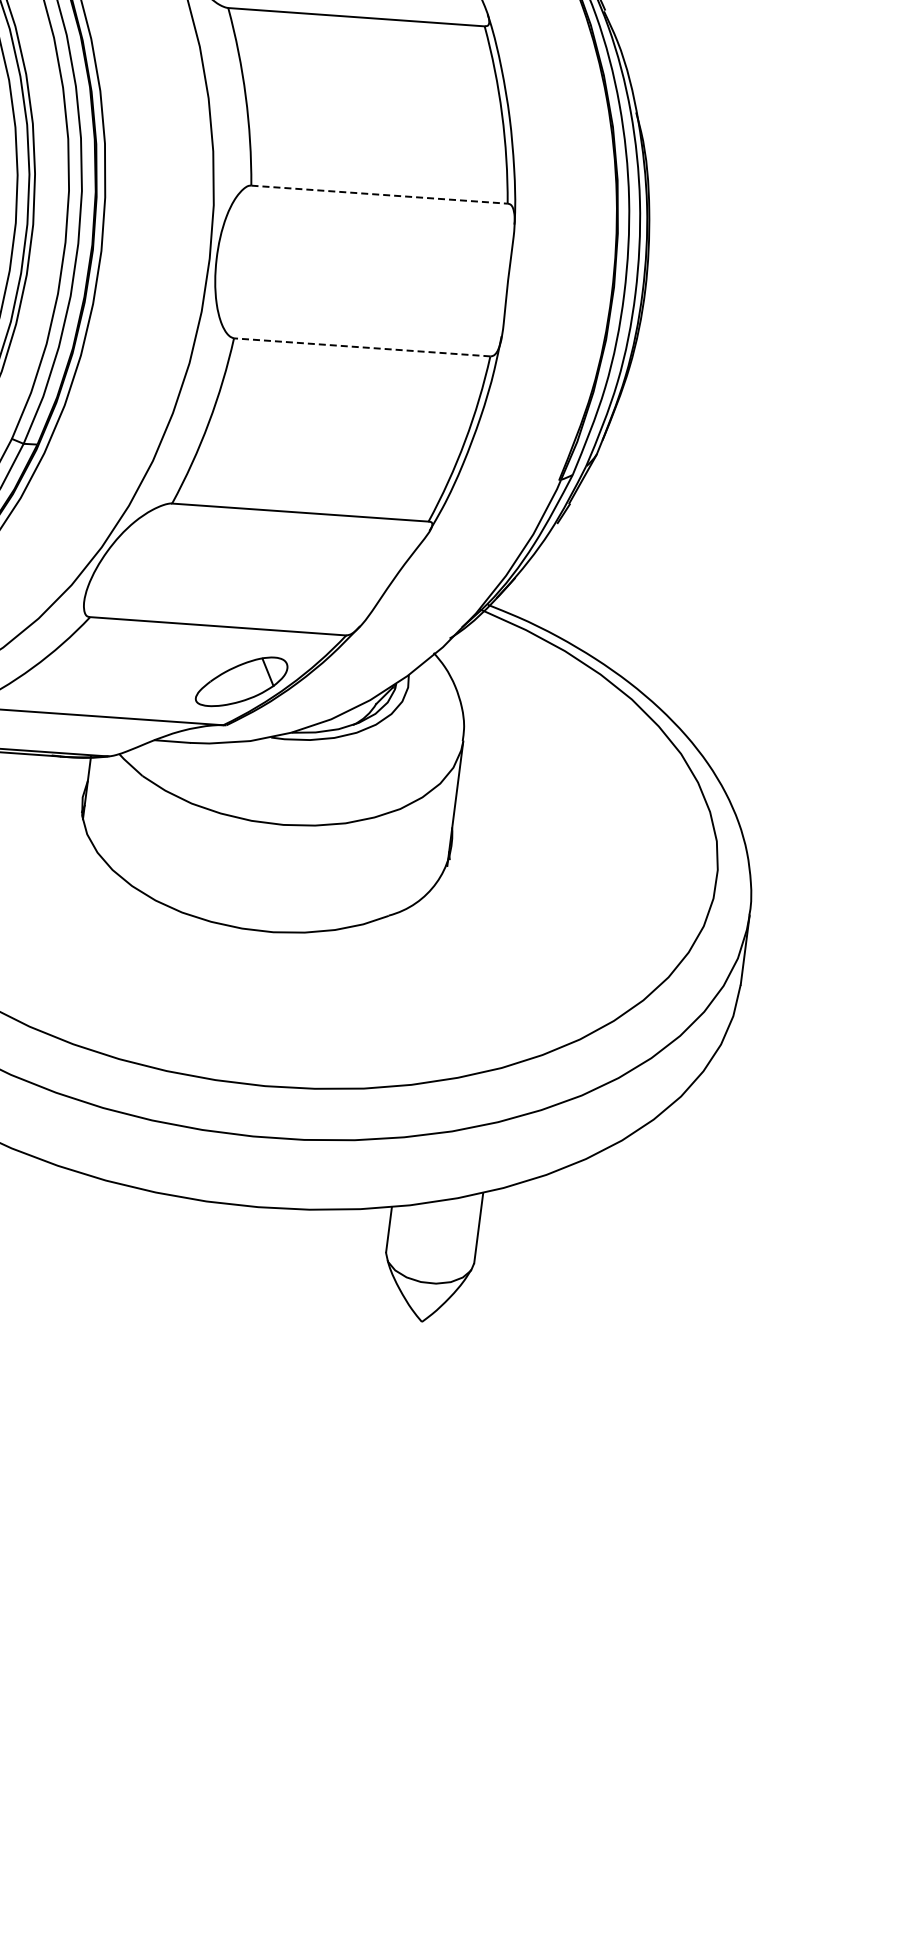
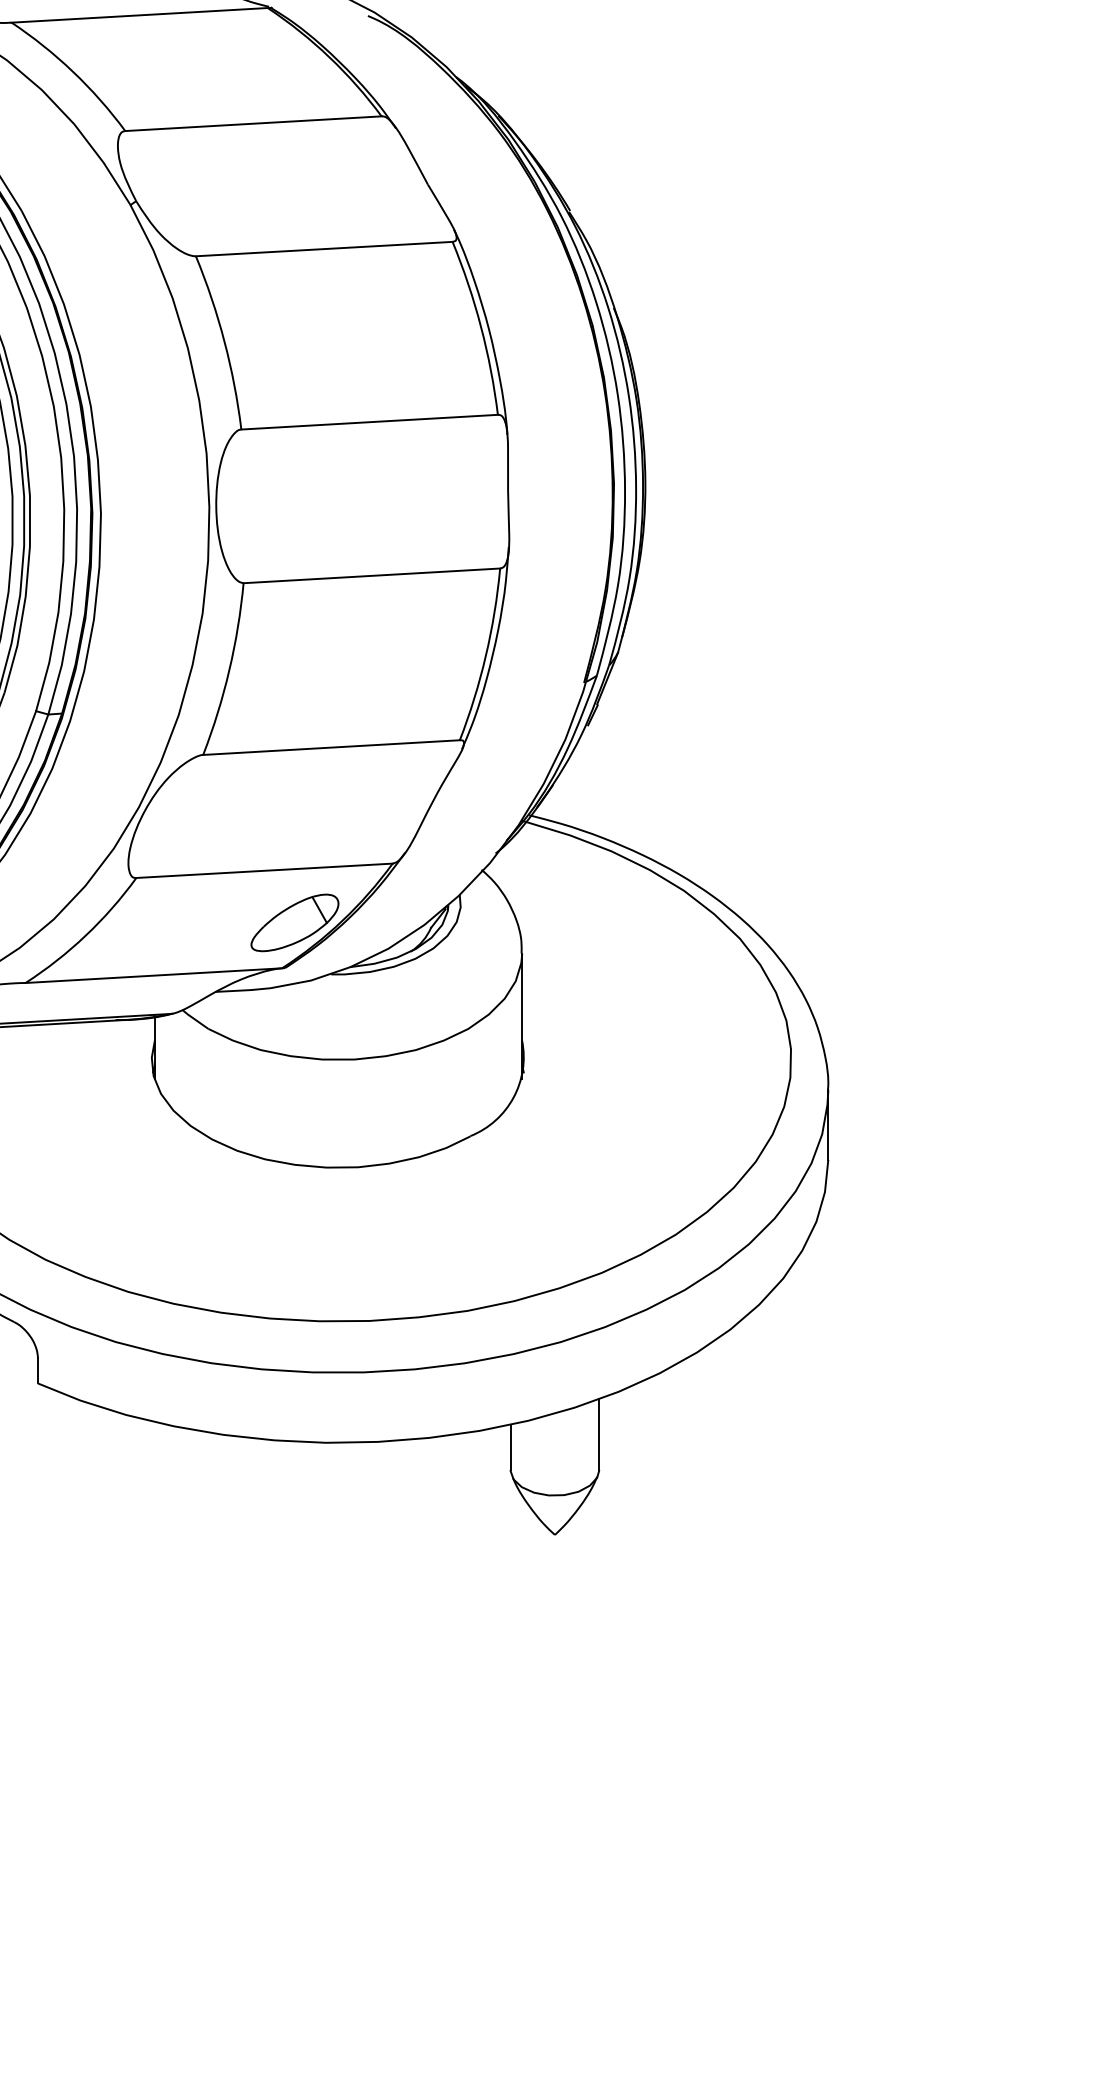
line: (380, 195) -> (370, 422), dashed -> solid
line: (361, 346) -> (371, 575), dashed -> solid

